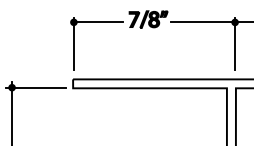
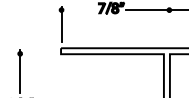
line: (97, 22) -> (77, 10), removed
line: (235, 43) -> (169, 24), removed
line: (36, 87) -> (36, 53), removed

